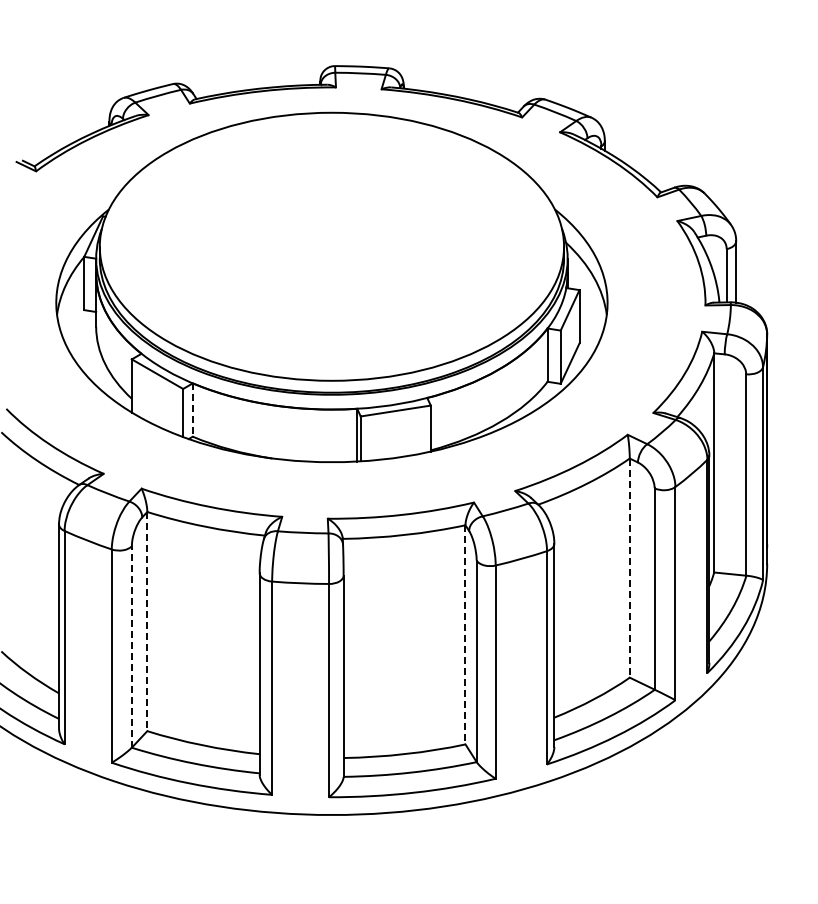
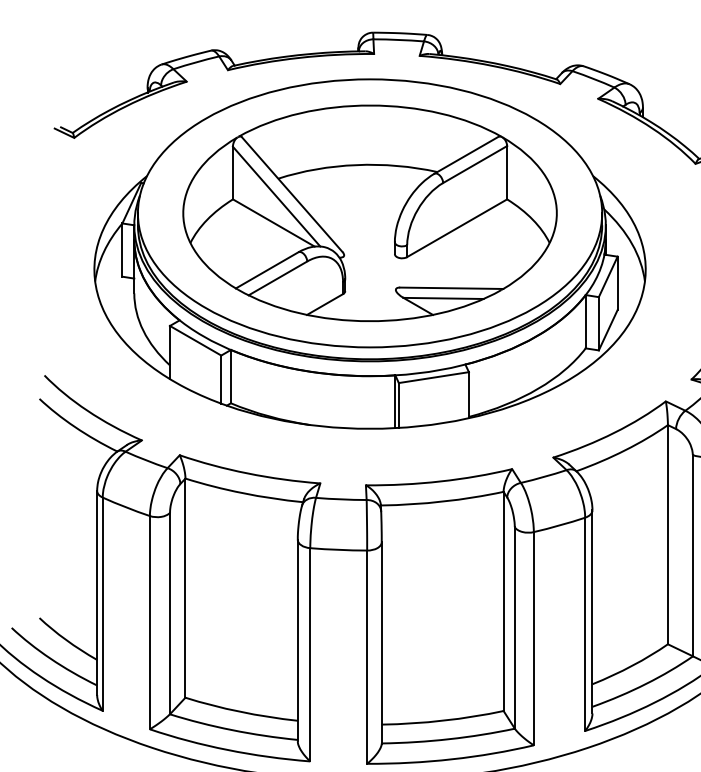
part: (331, 246) -> (369, 213), added
line: (192, 410) -> (230, 377), dashed -> solid
line: (629, 568) -> (667, 535), dashed -> solid
line: (147, 621) -> (185, 588), dashed -> solid
line: (465, 634) -> (503, 601), dashed -> solid
line: (131, 646) -> (169, 613), dashed -> solid

